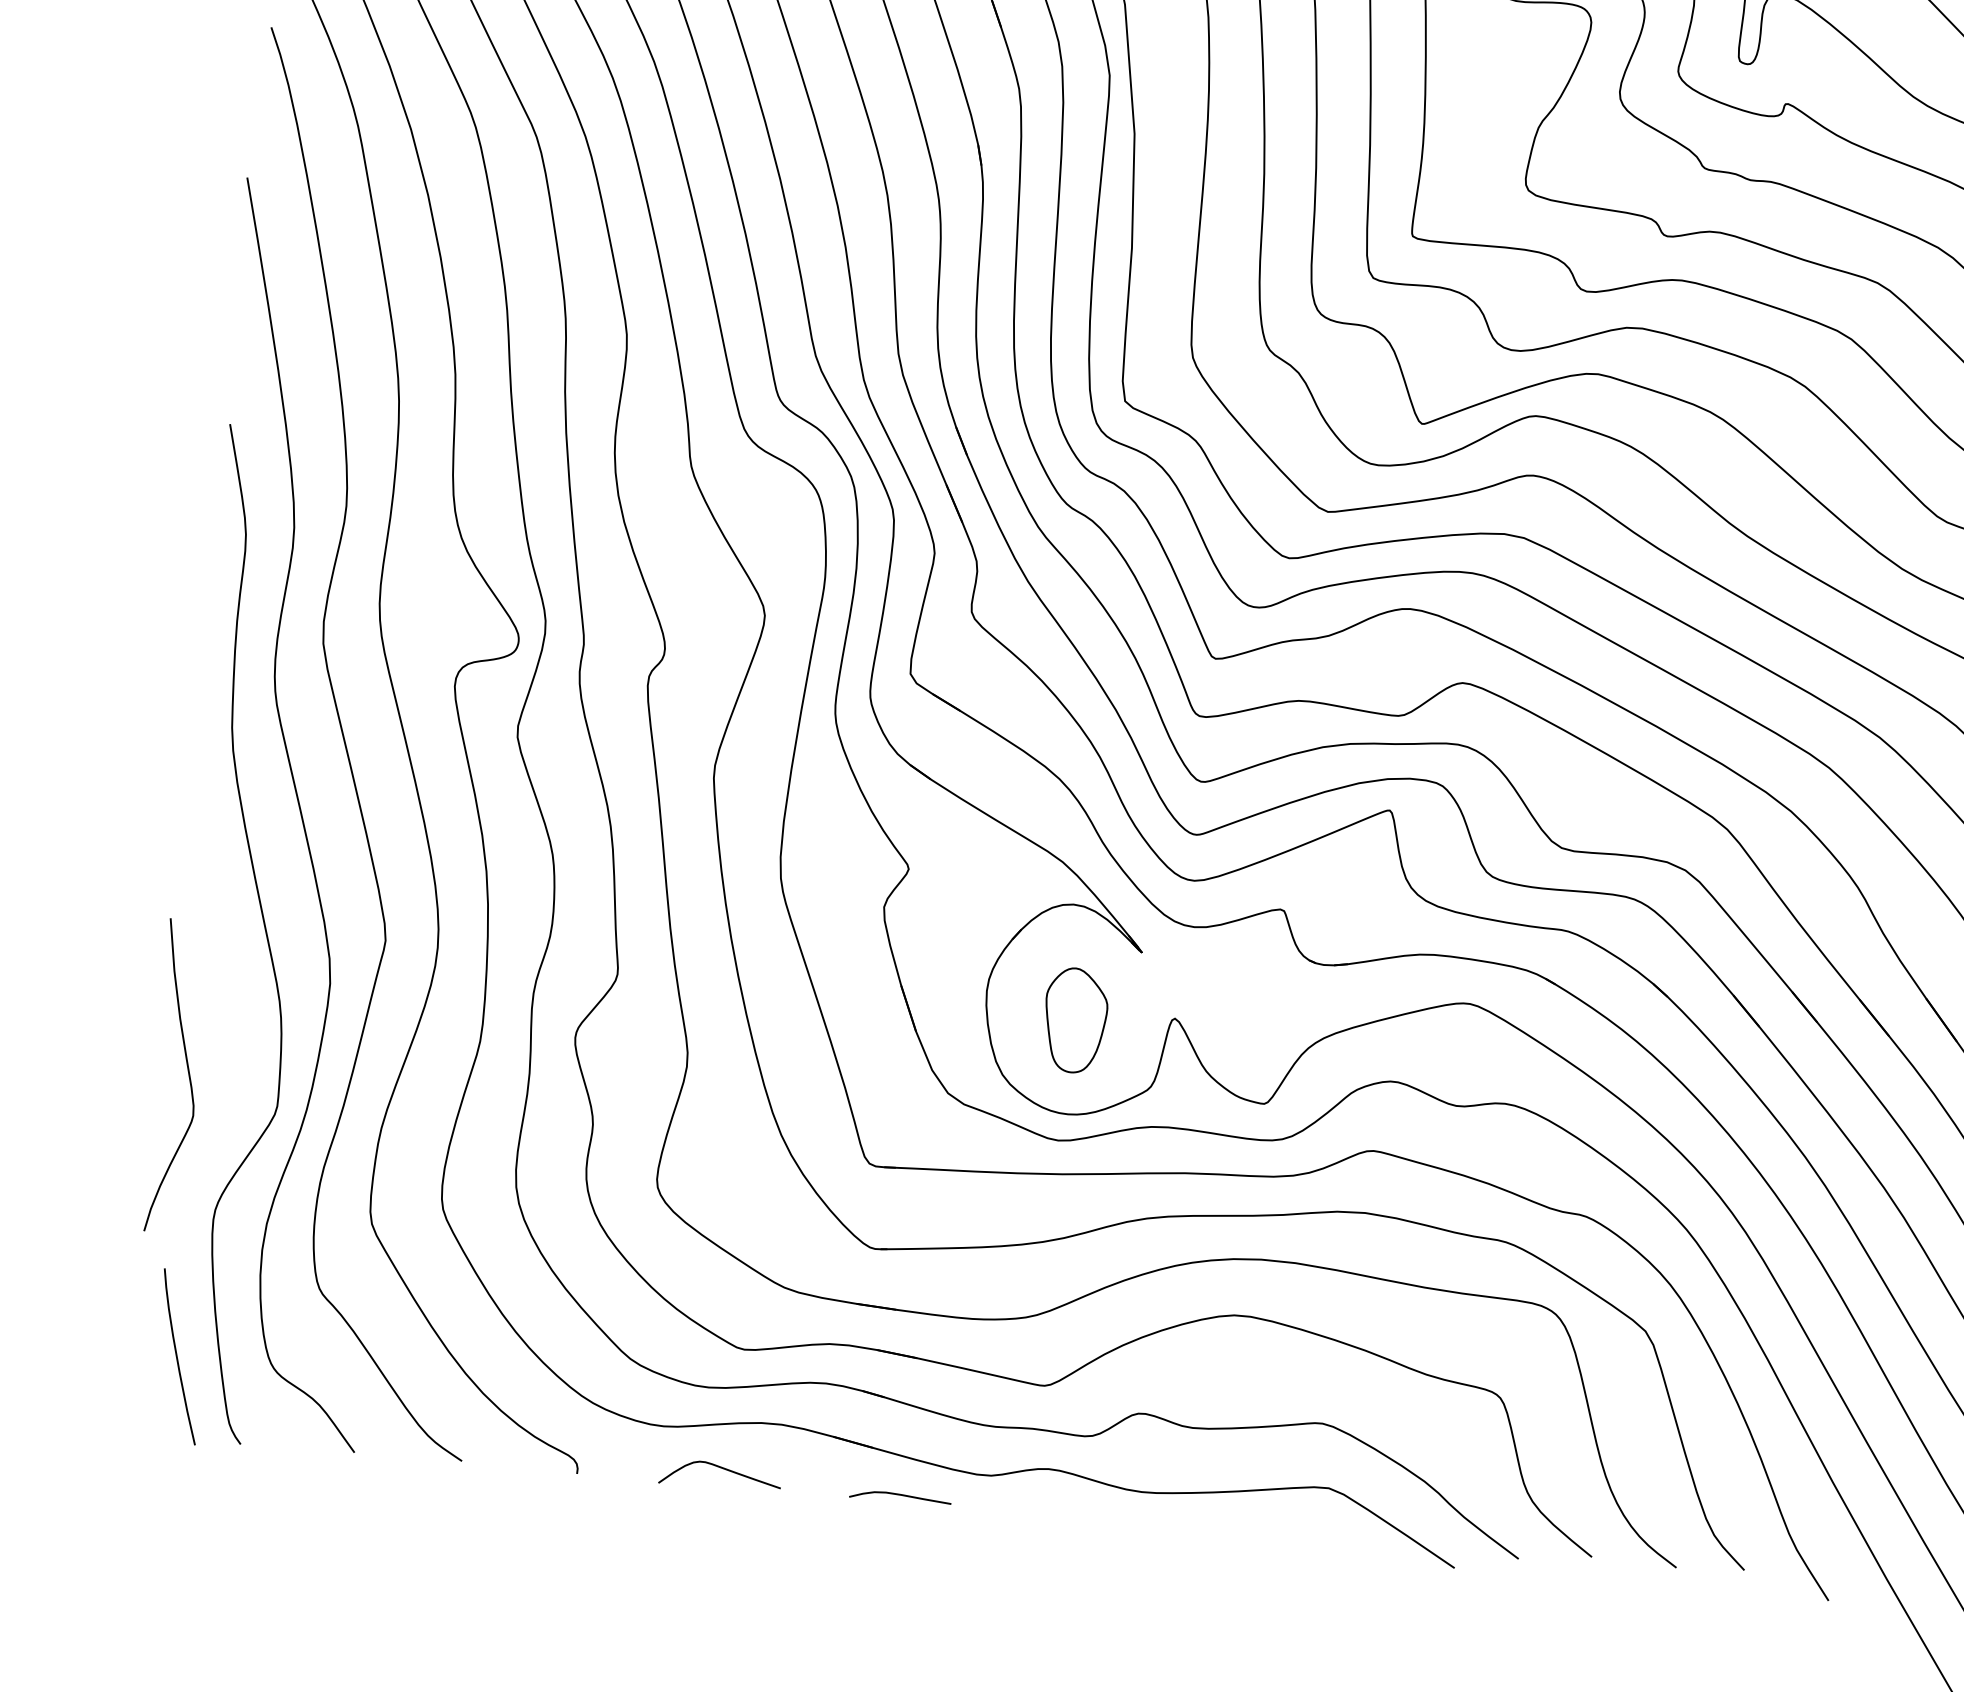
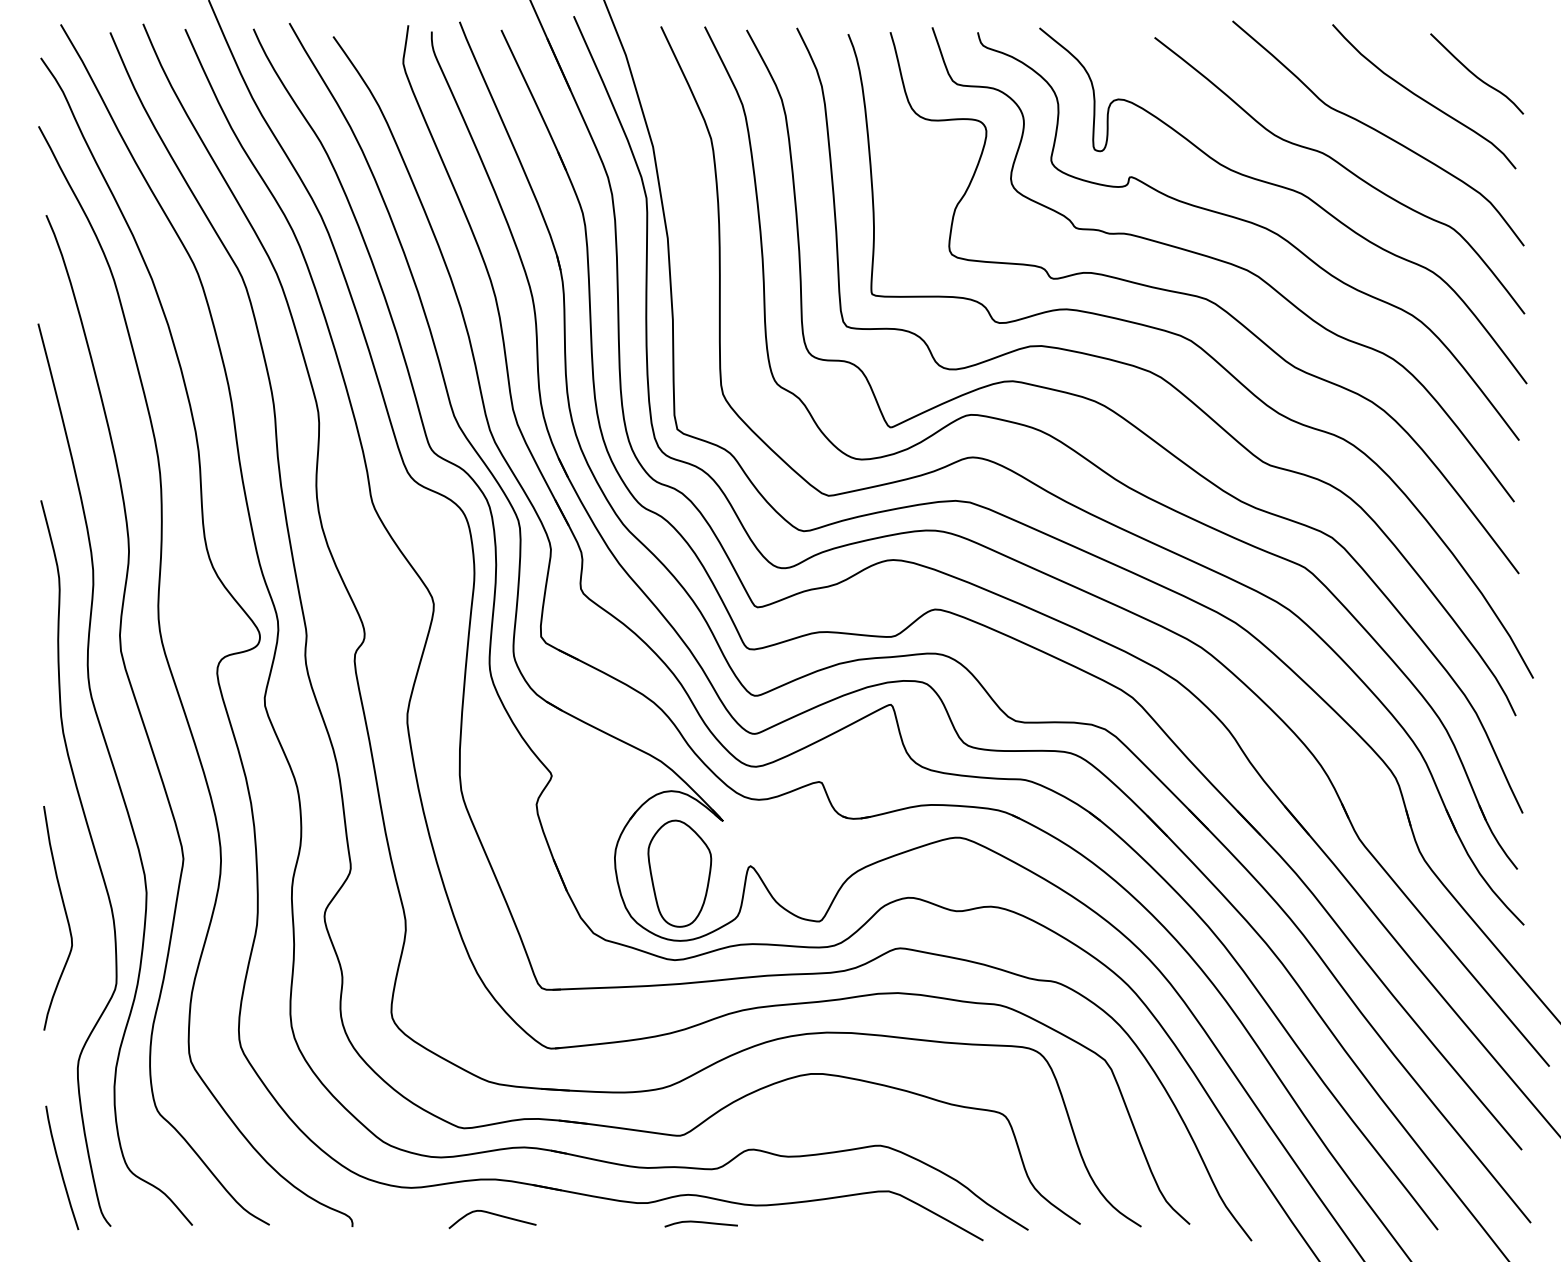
part: (1075, 1020) -> (679, 873), size x1.43
curve: (187, 1074) -> (65, 916), moved
curve: (723, 1470) -> (494, 1215), moved
curve: (899, 1496) -> (700, 1223), moved

